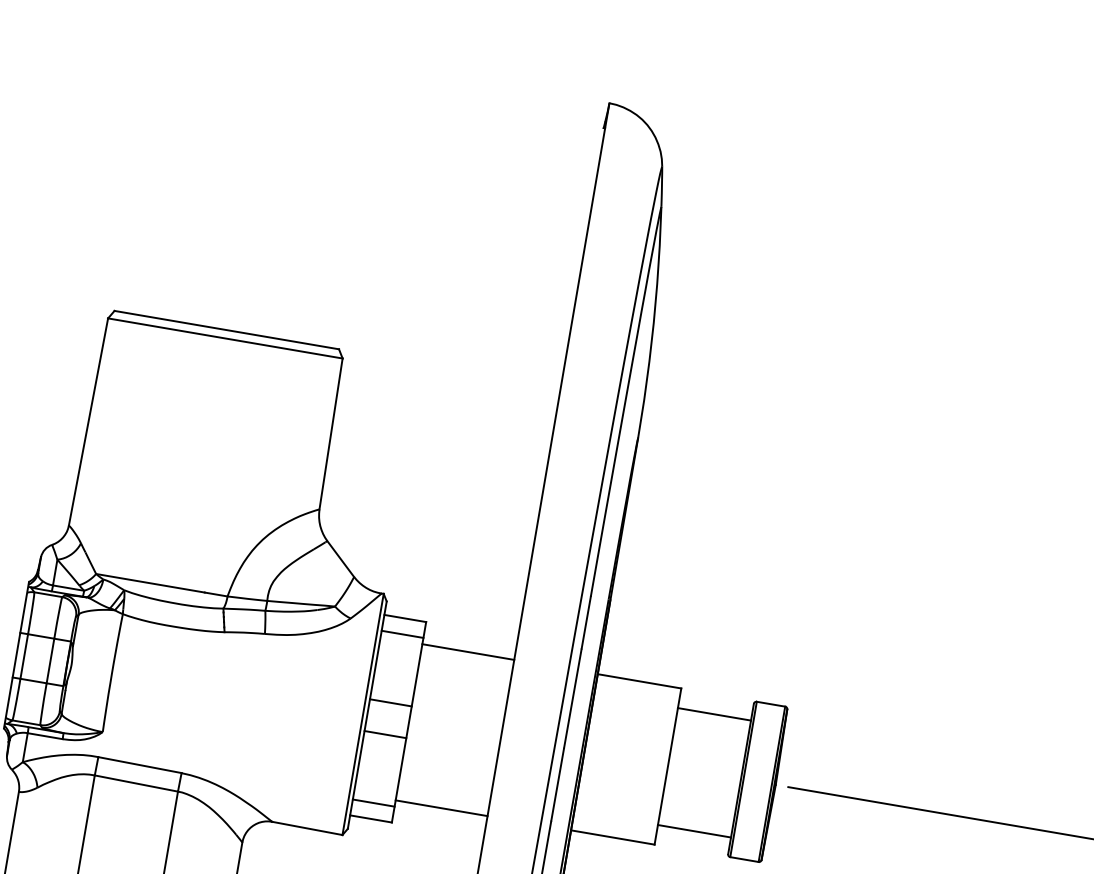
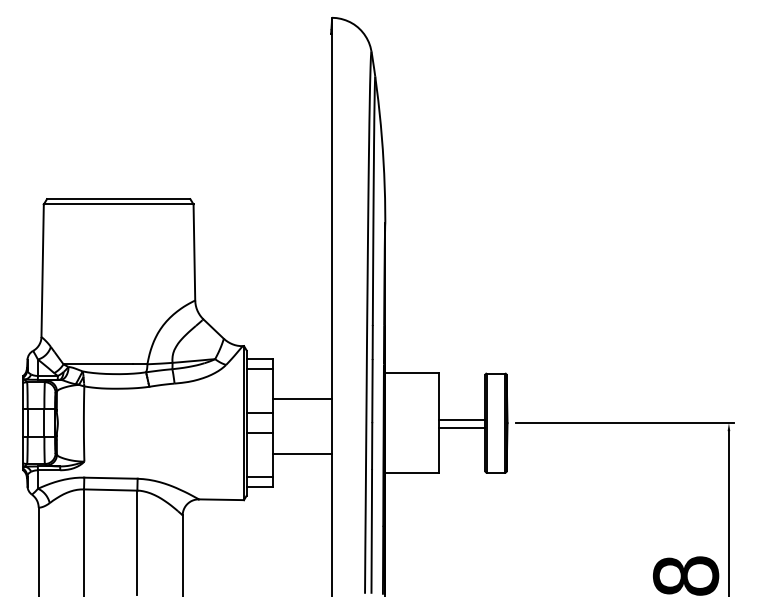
line: (467, 652) -> (302, 399), moved
line: (713, 713) -> (461, 419), moved
line: (441, 807) -> (302, 453), moved
line: (693, 831) -> (461, 428), moved

